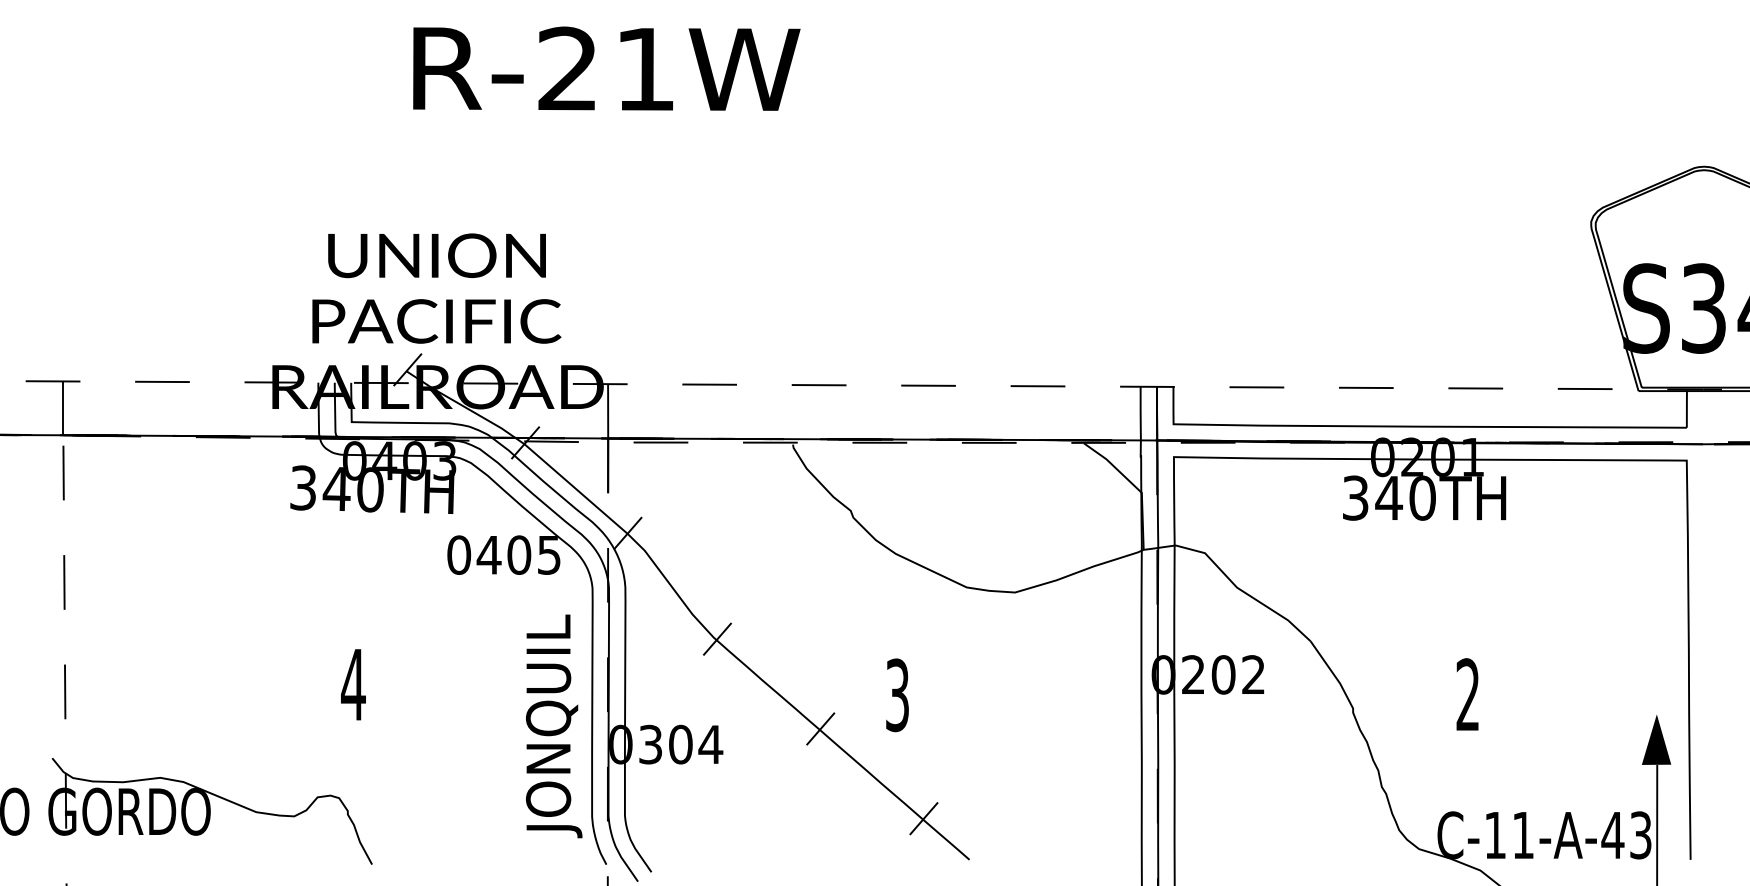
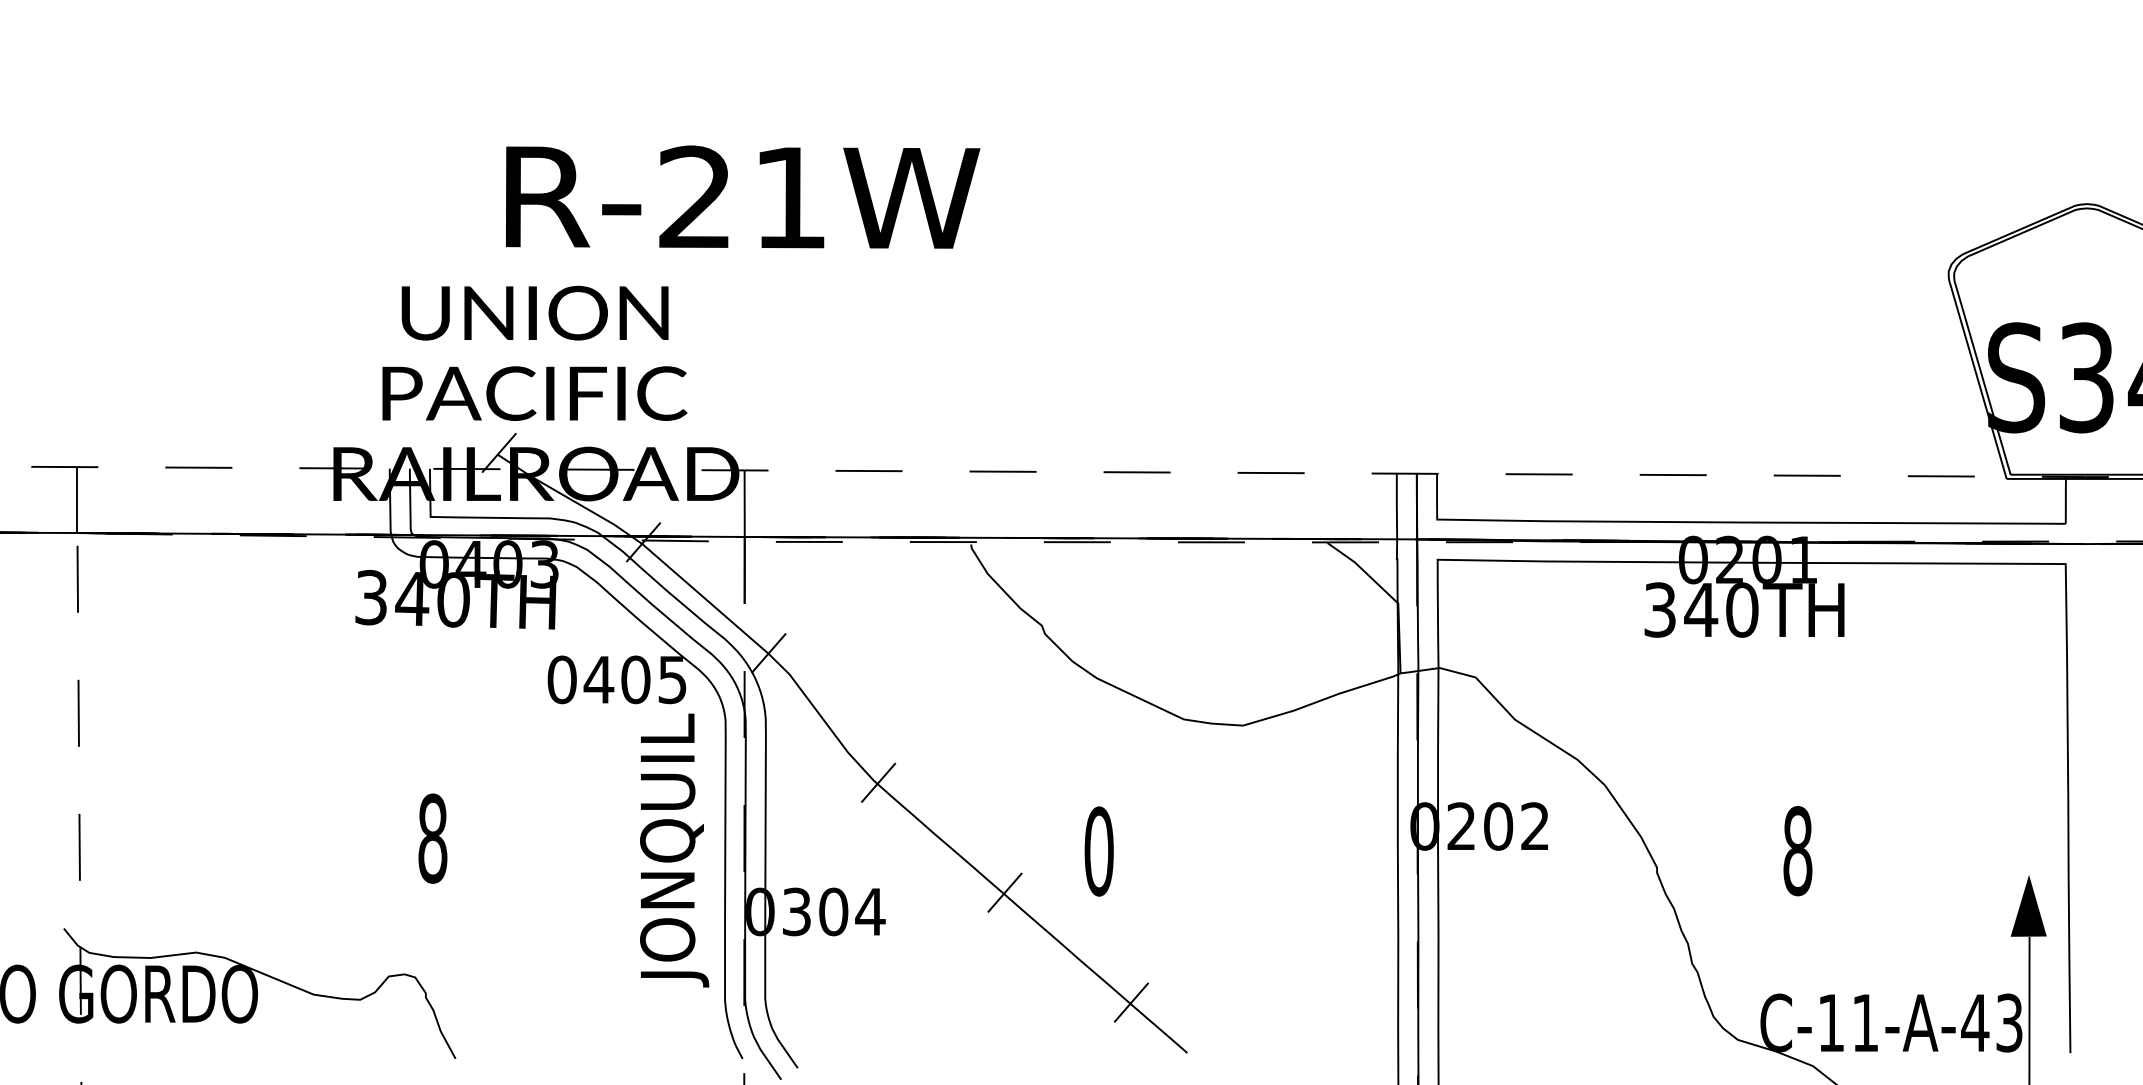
text: (607, 68) -> (743, 196), moved
text: (353, 684) -> (432, 838), 4 -> 8
text: (897, 695) -> (1098, 851), 3 -> 0
text: (1467, 695) -> (1797, 851), 2 -> 8
text: (554, 726) -> (674, 850), moved

